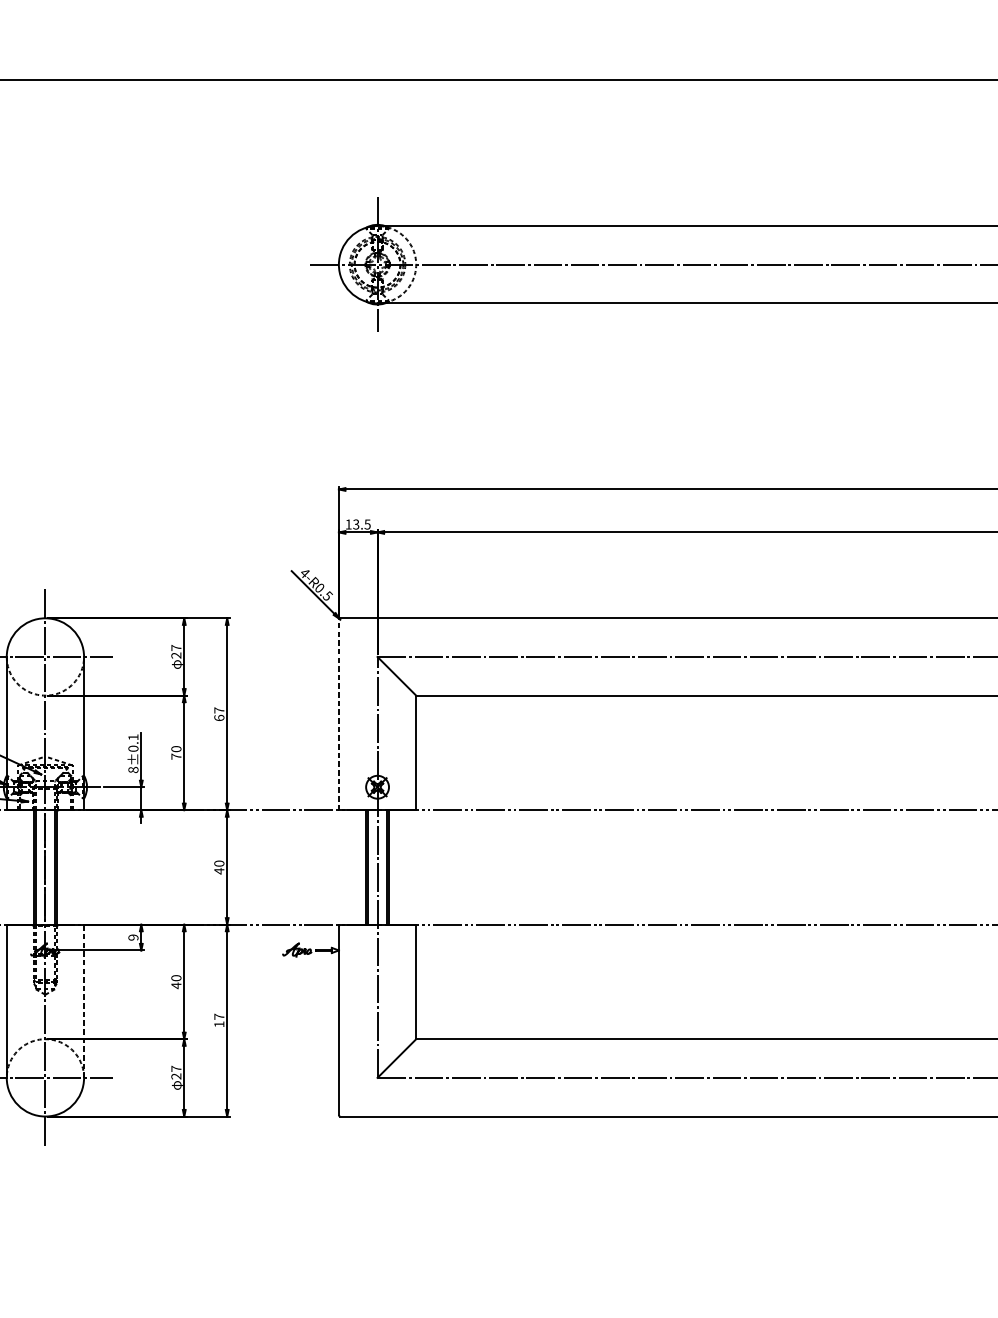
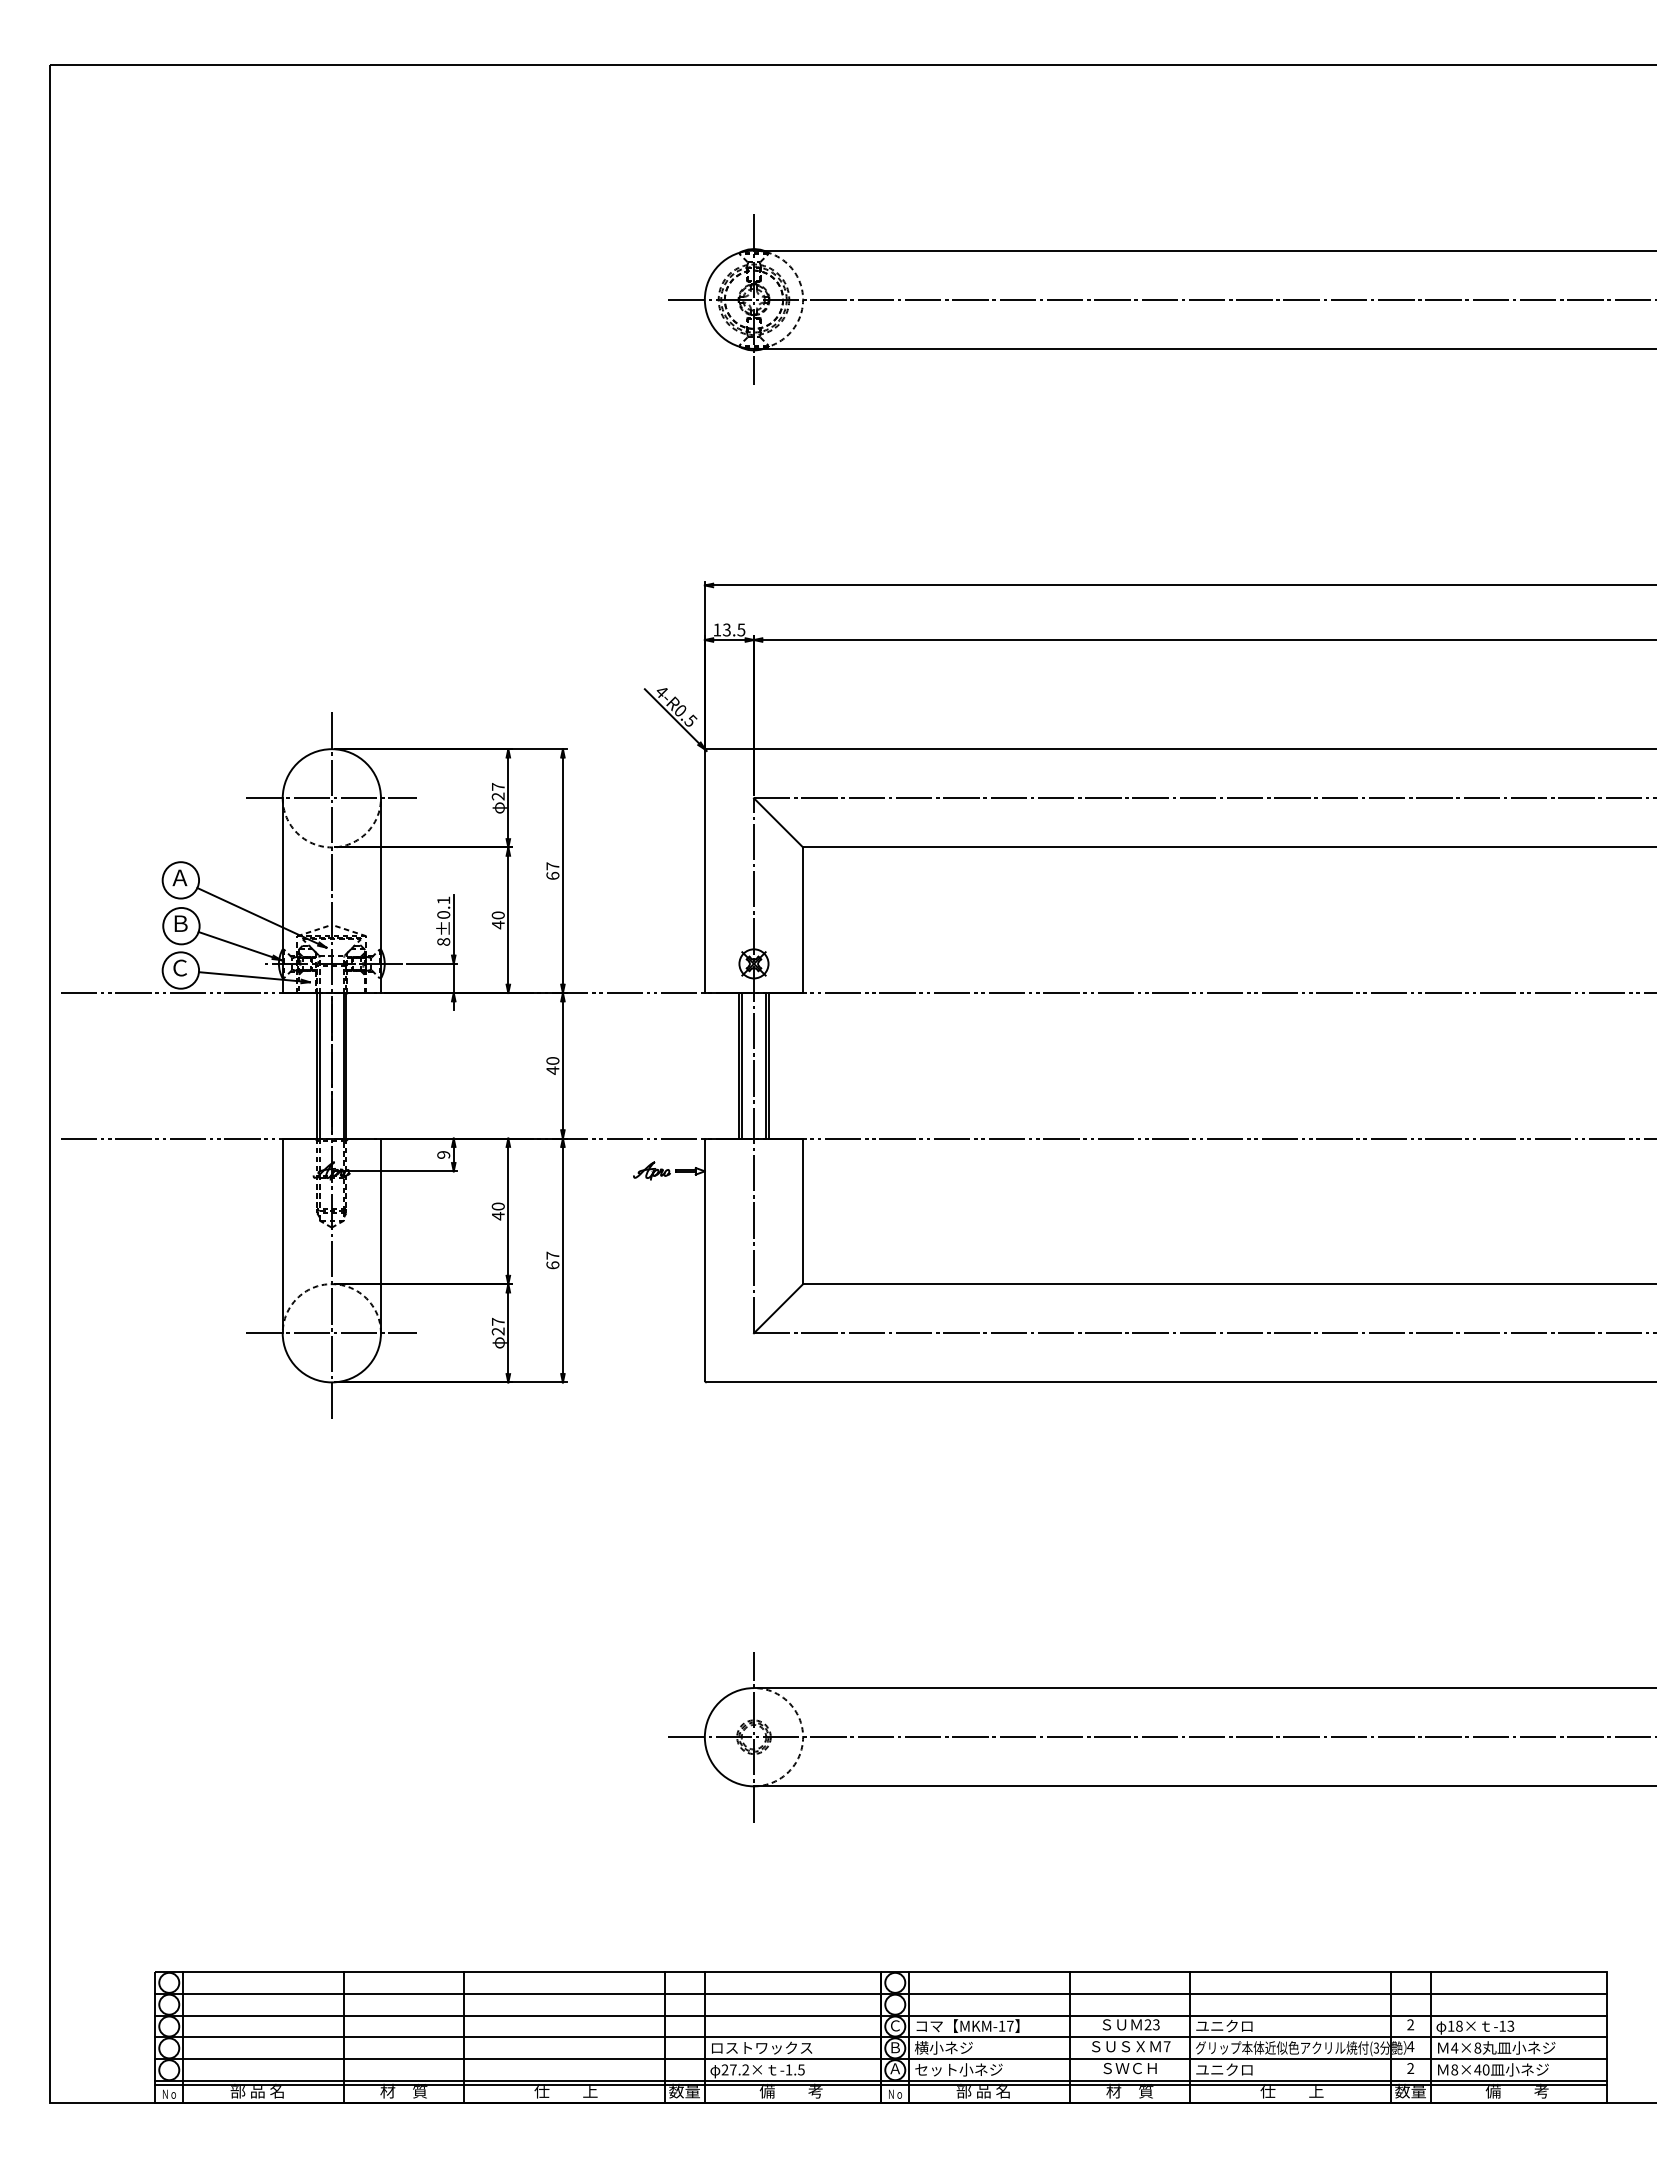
line: (338, 714) -> (704, 871), dashed -> solid
text: (176, 756) -> (498, 924), 70 -> 40
line: (83, 1000) -> (380, 1235), dashed -> solid
text: (219, 1024) -> (552, 1265), 17 -> 67

